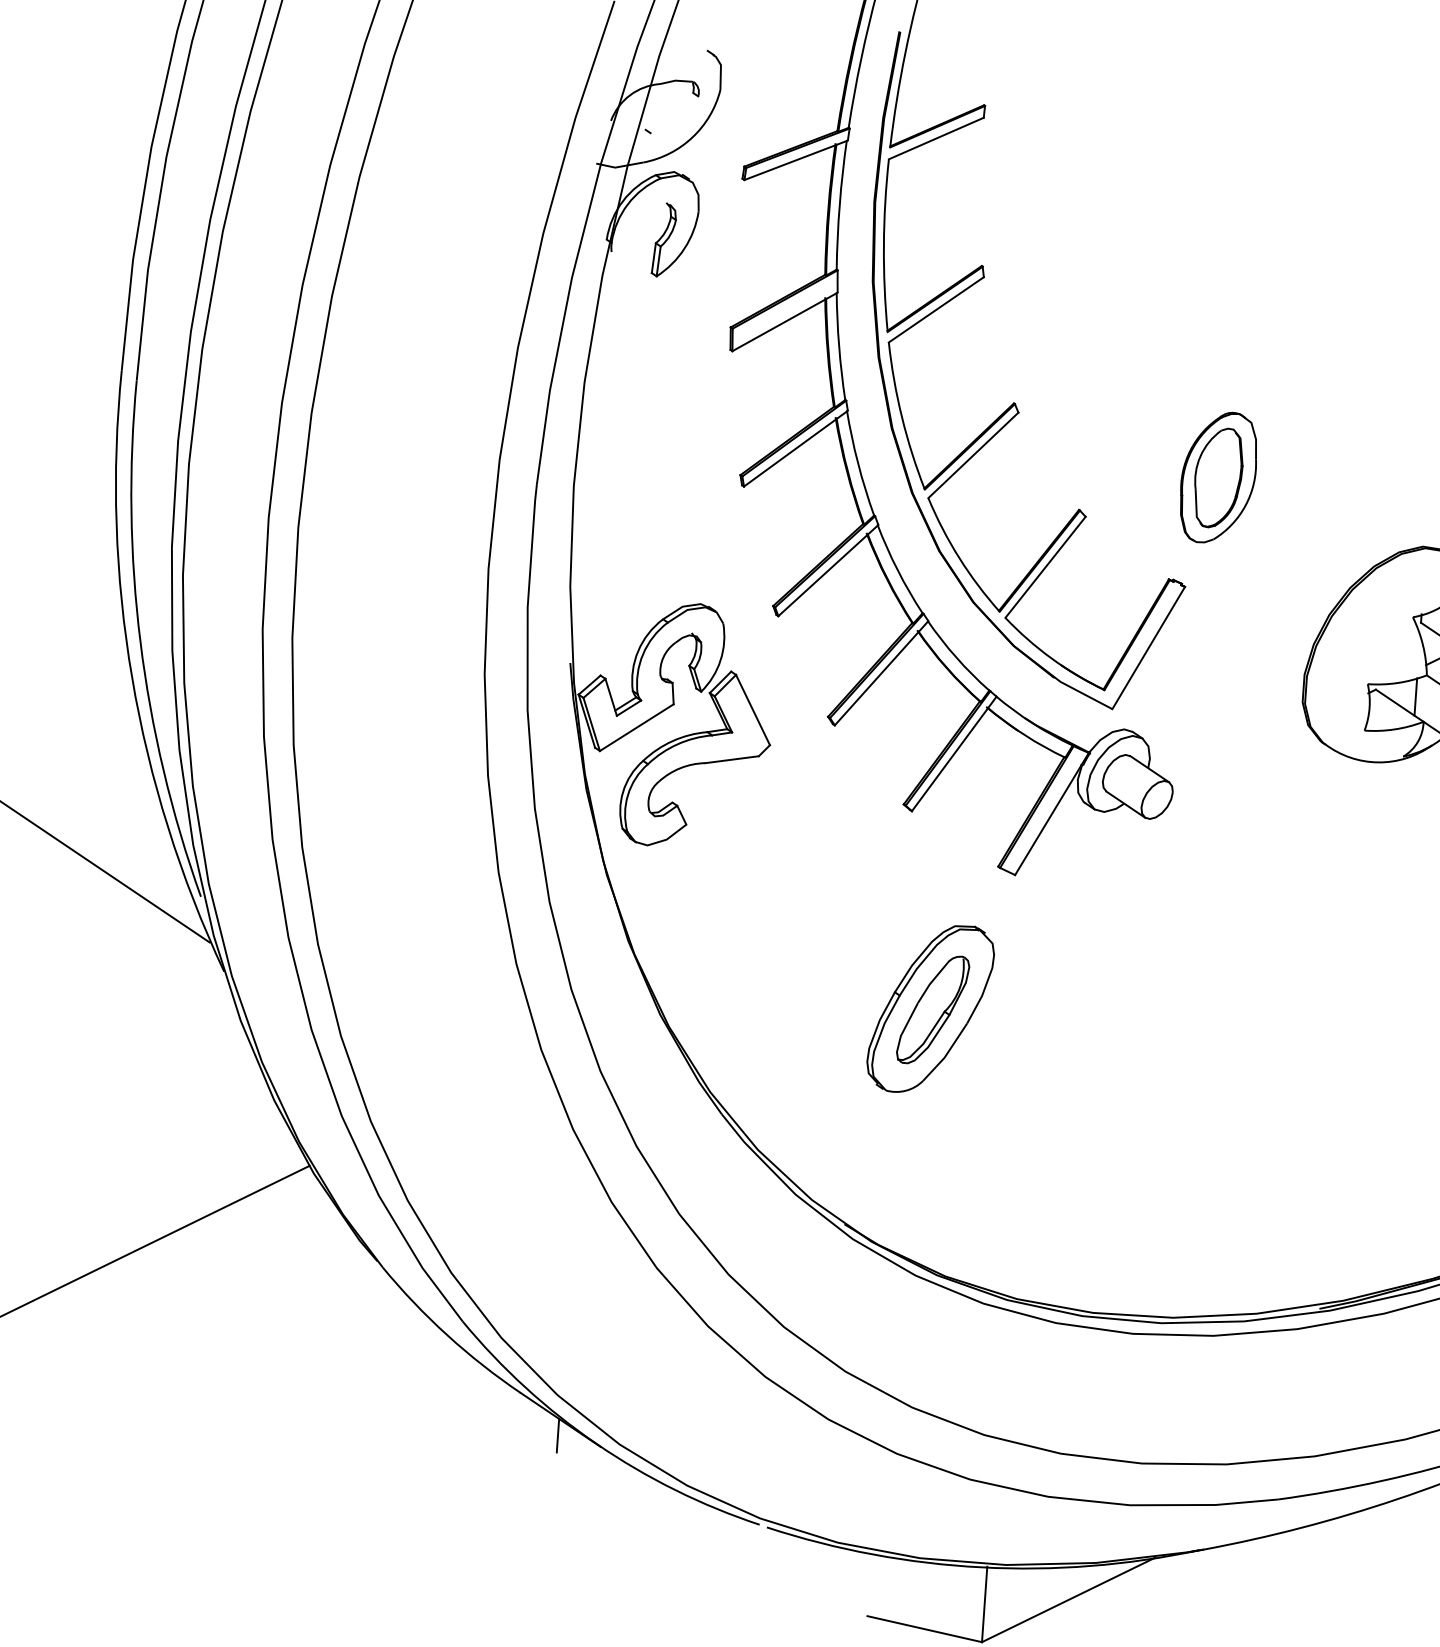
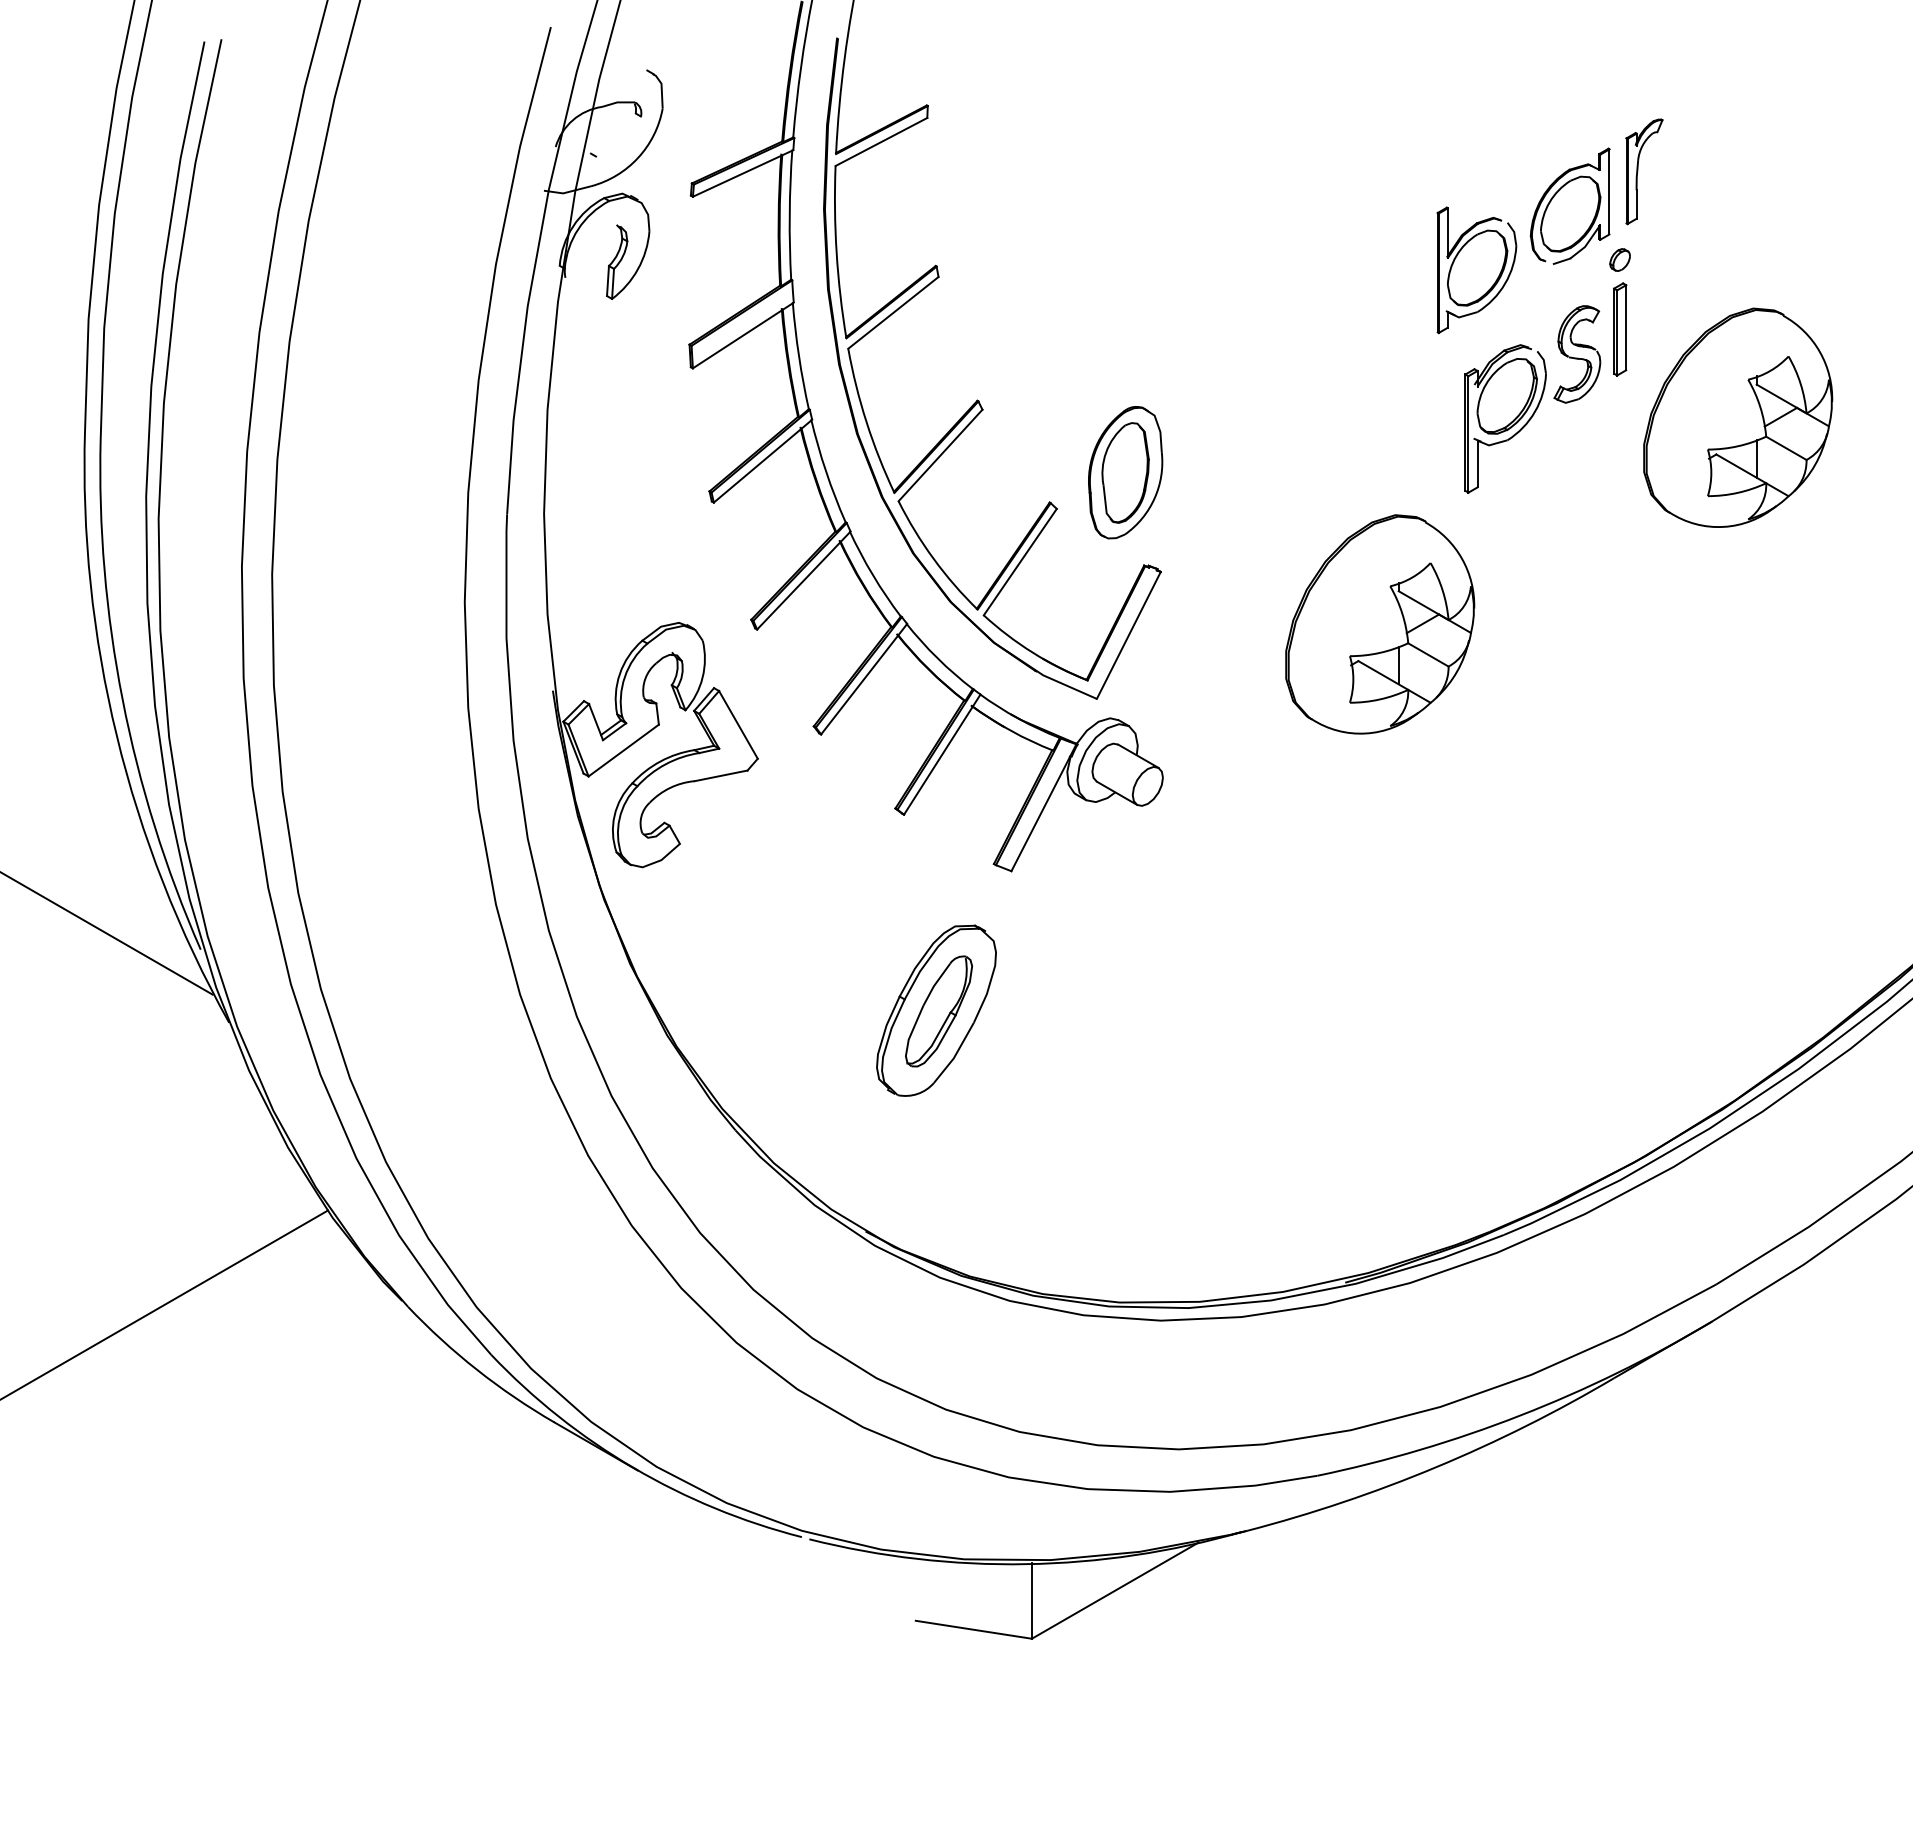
part: (1218, 477) -> (1125, 472), moved
line: (557, 1435) -> (594, 1462), removed

